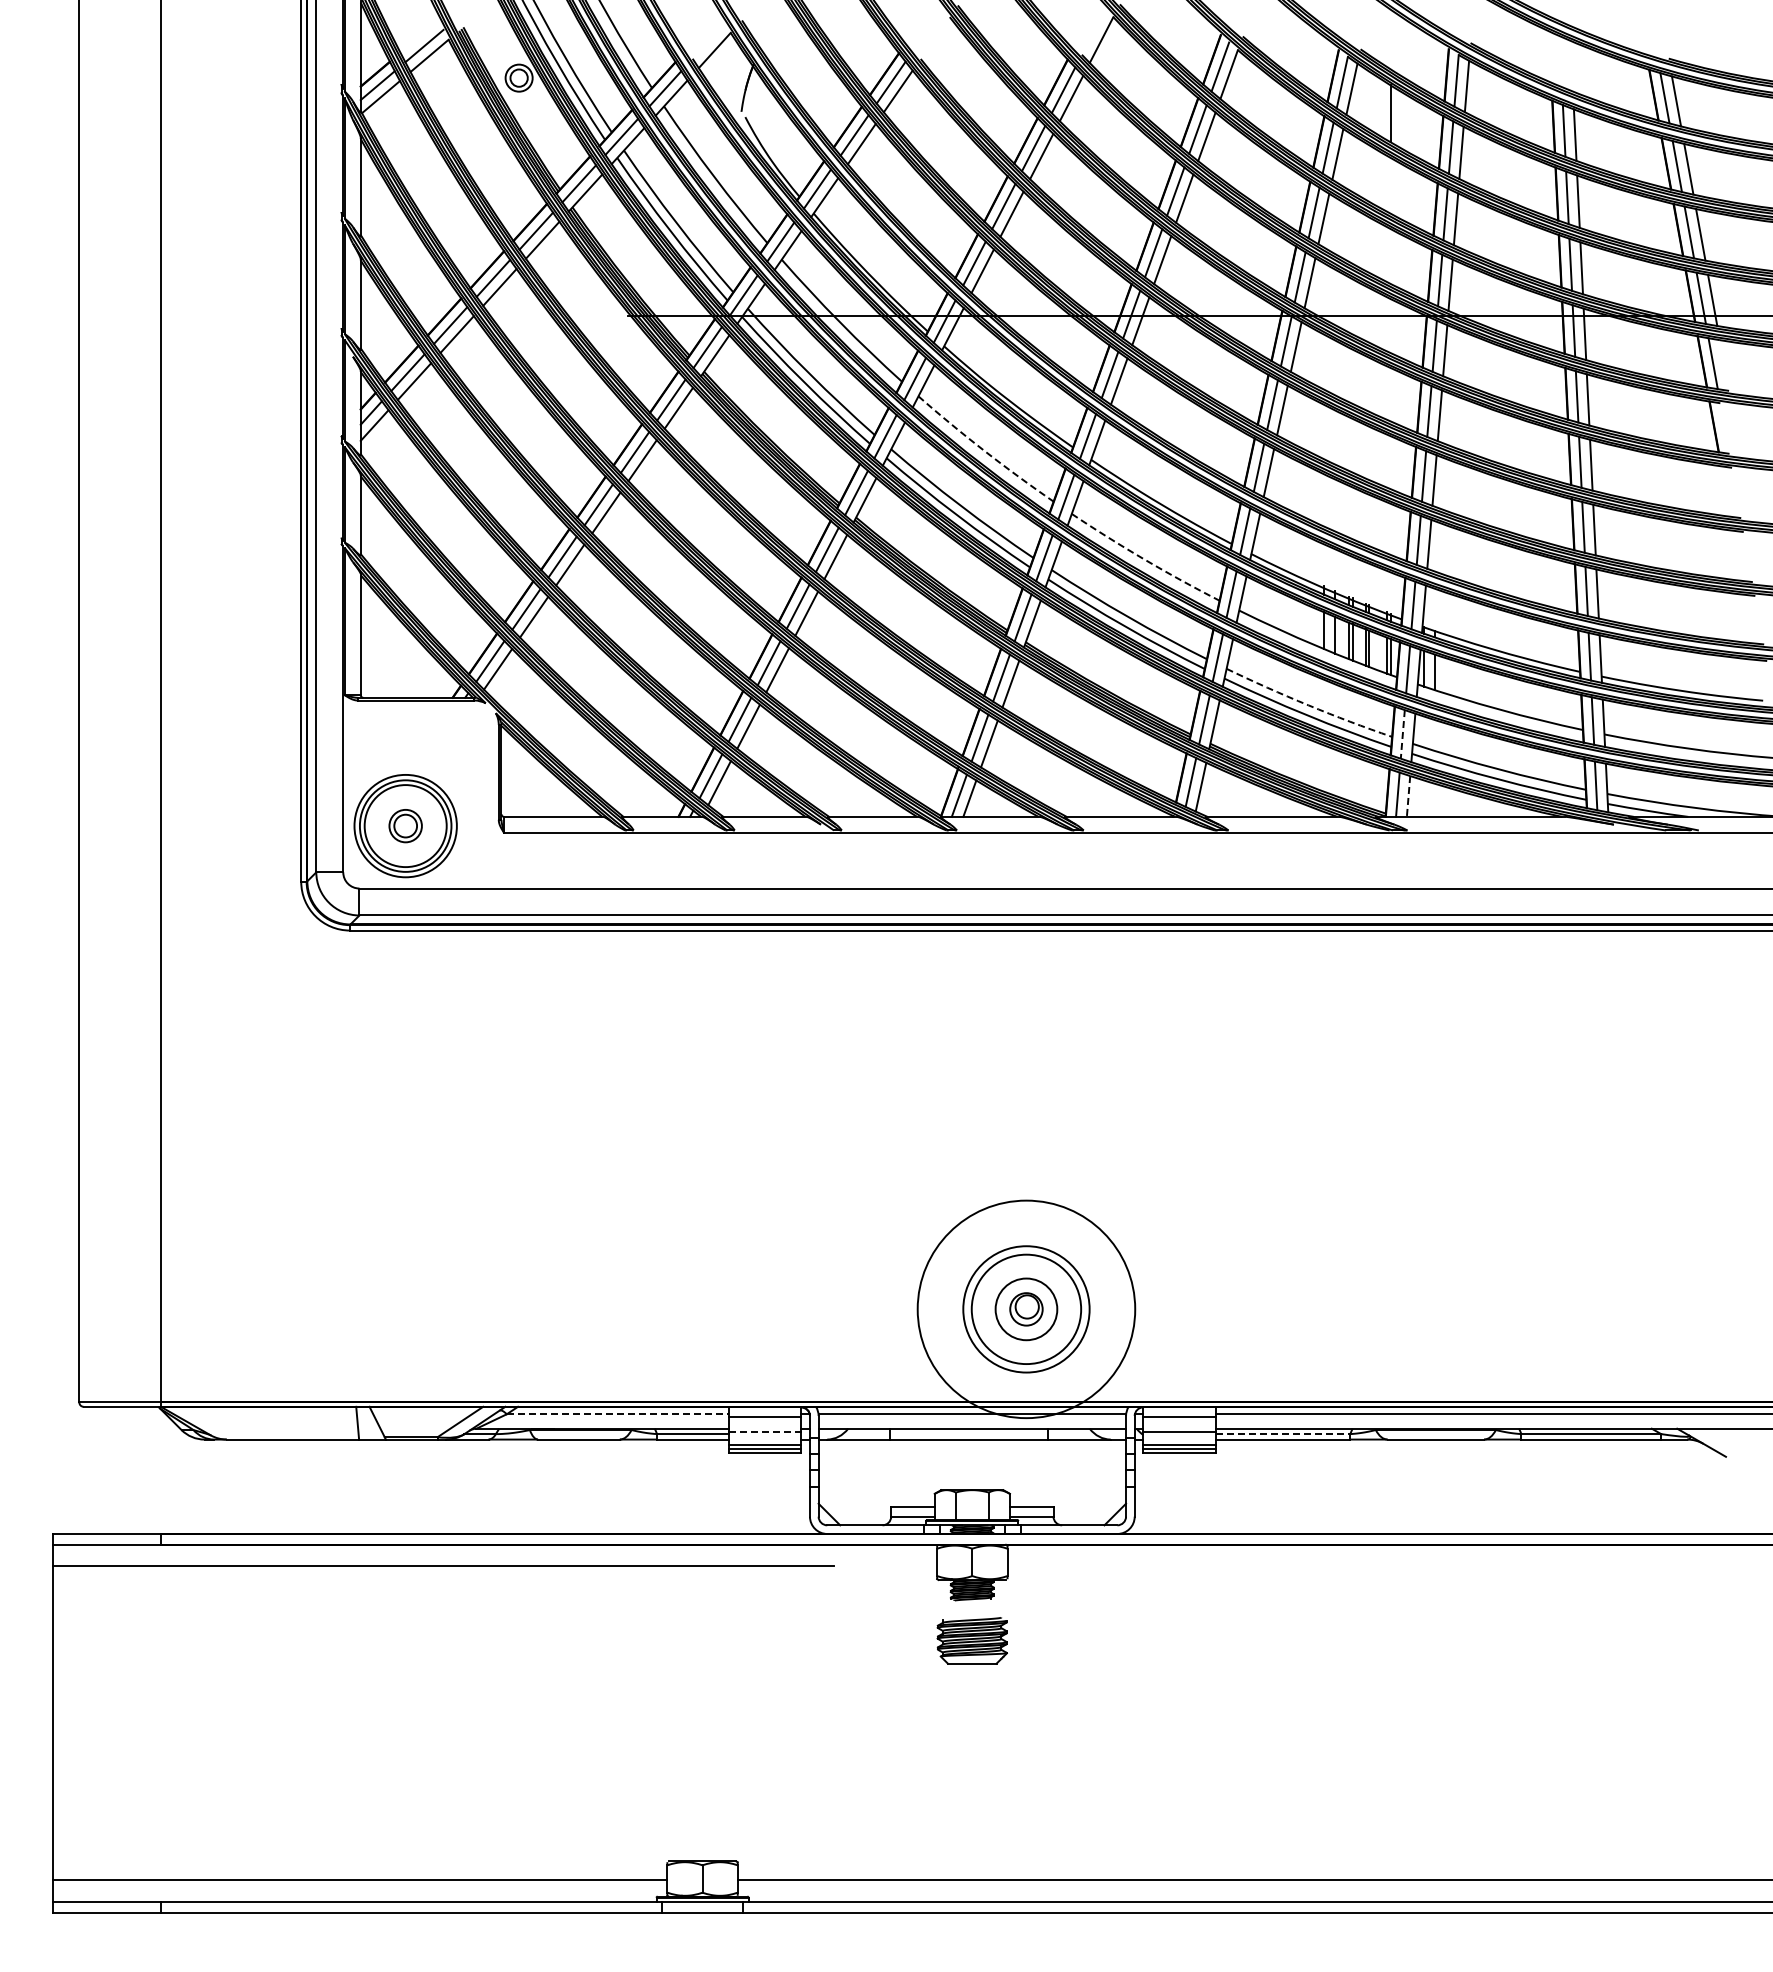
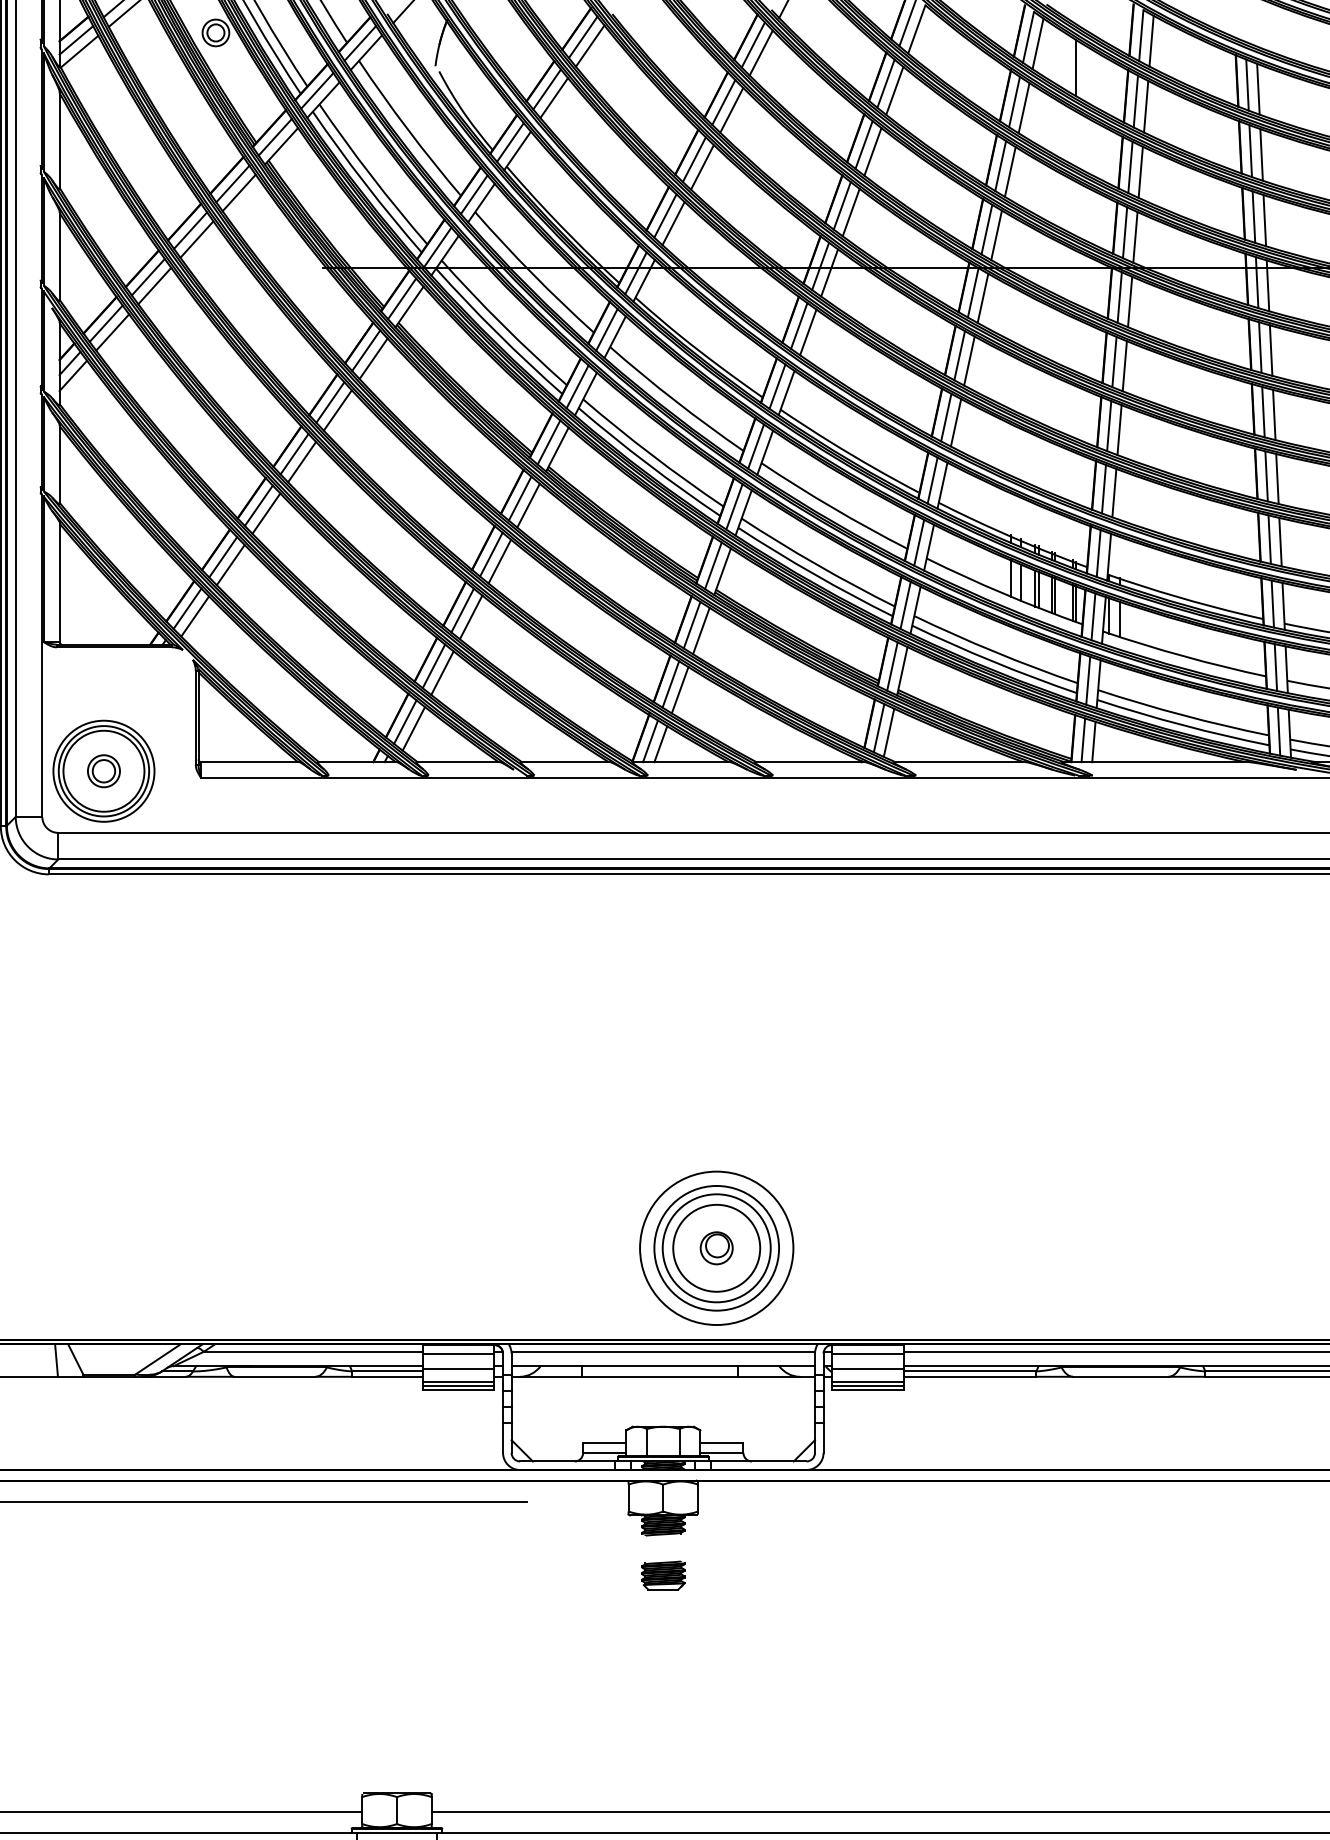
arc: (984, 450) -> (675, 400), dashed -> solid
arc: (1144, 559) -> (833, 508), dashed -> solid
arc: (1308, 705) -> (995, 652), dashed -> solid
line: (1402, 734) -> (1087, 680), dashed -> solid
line: (1408, 796) -> (1093, 742), dashed -> solid
circle: (1026, 1309) -> (716, 1248), size x0.71
circle: (1026, 1309) -> (716, 1248), size x1.43
line: (618, 1414) -> (314, 1352), dashed -> solid
line: (765, 1431) -> (459, 1368), dashed -> solid
line: (1283, 1434) -> (970, 1371), dashed -> solid
part: (972, 1640) -> (663, 1575), size x0.62

